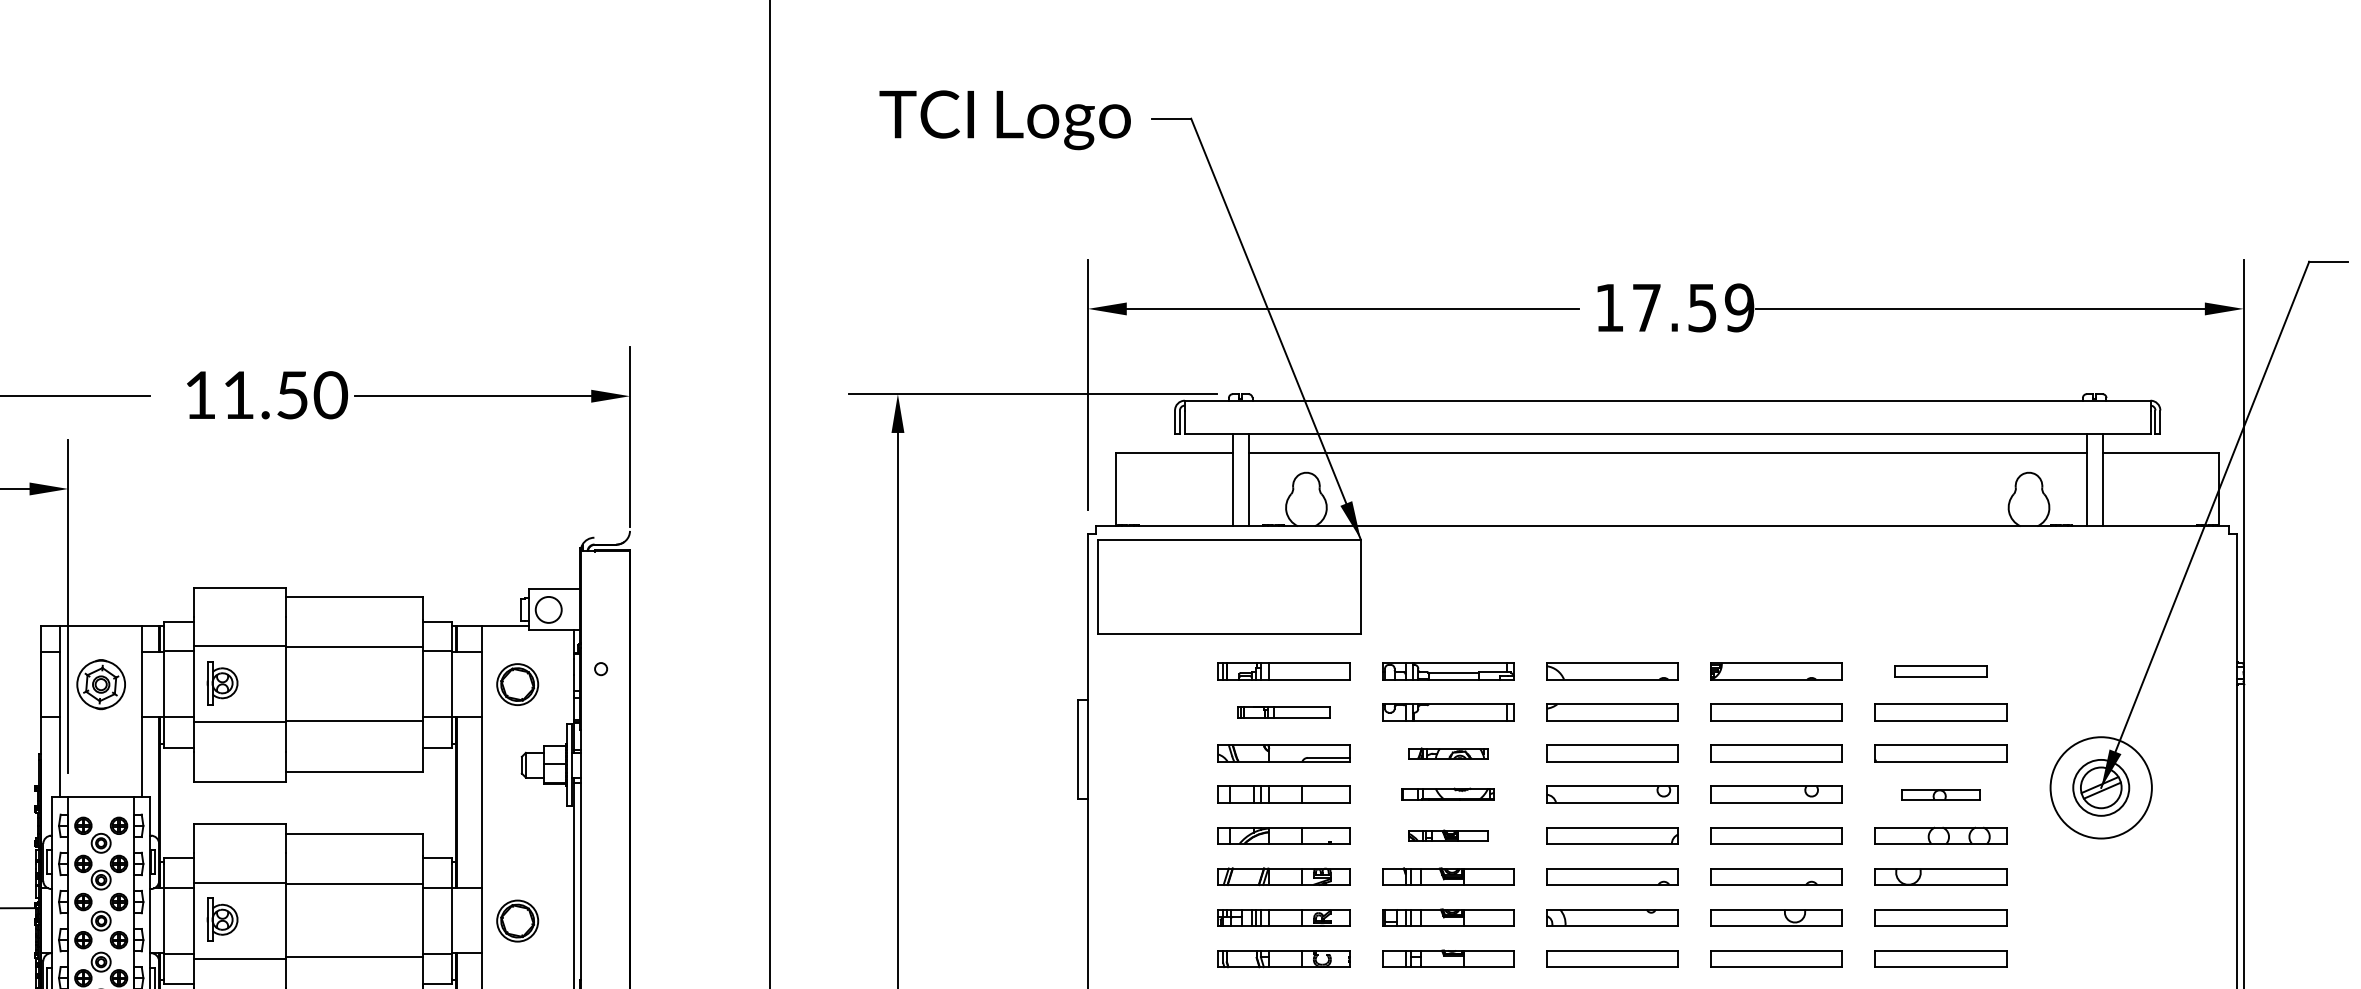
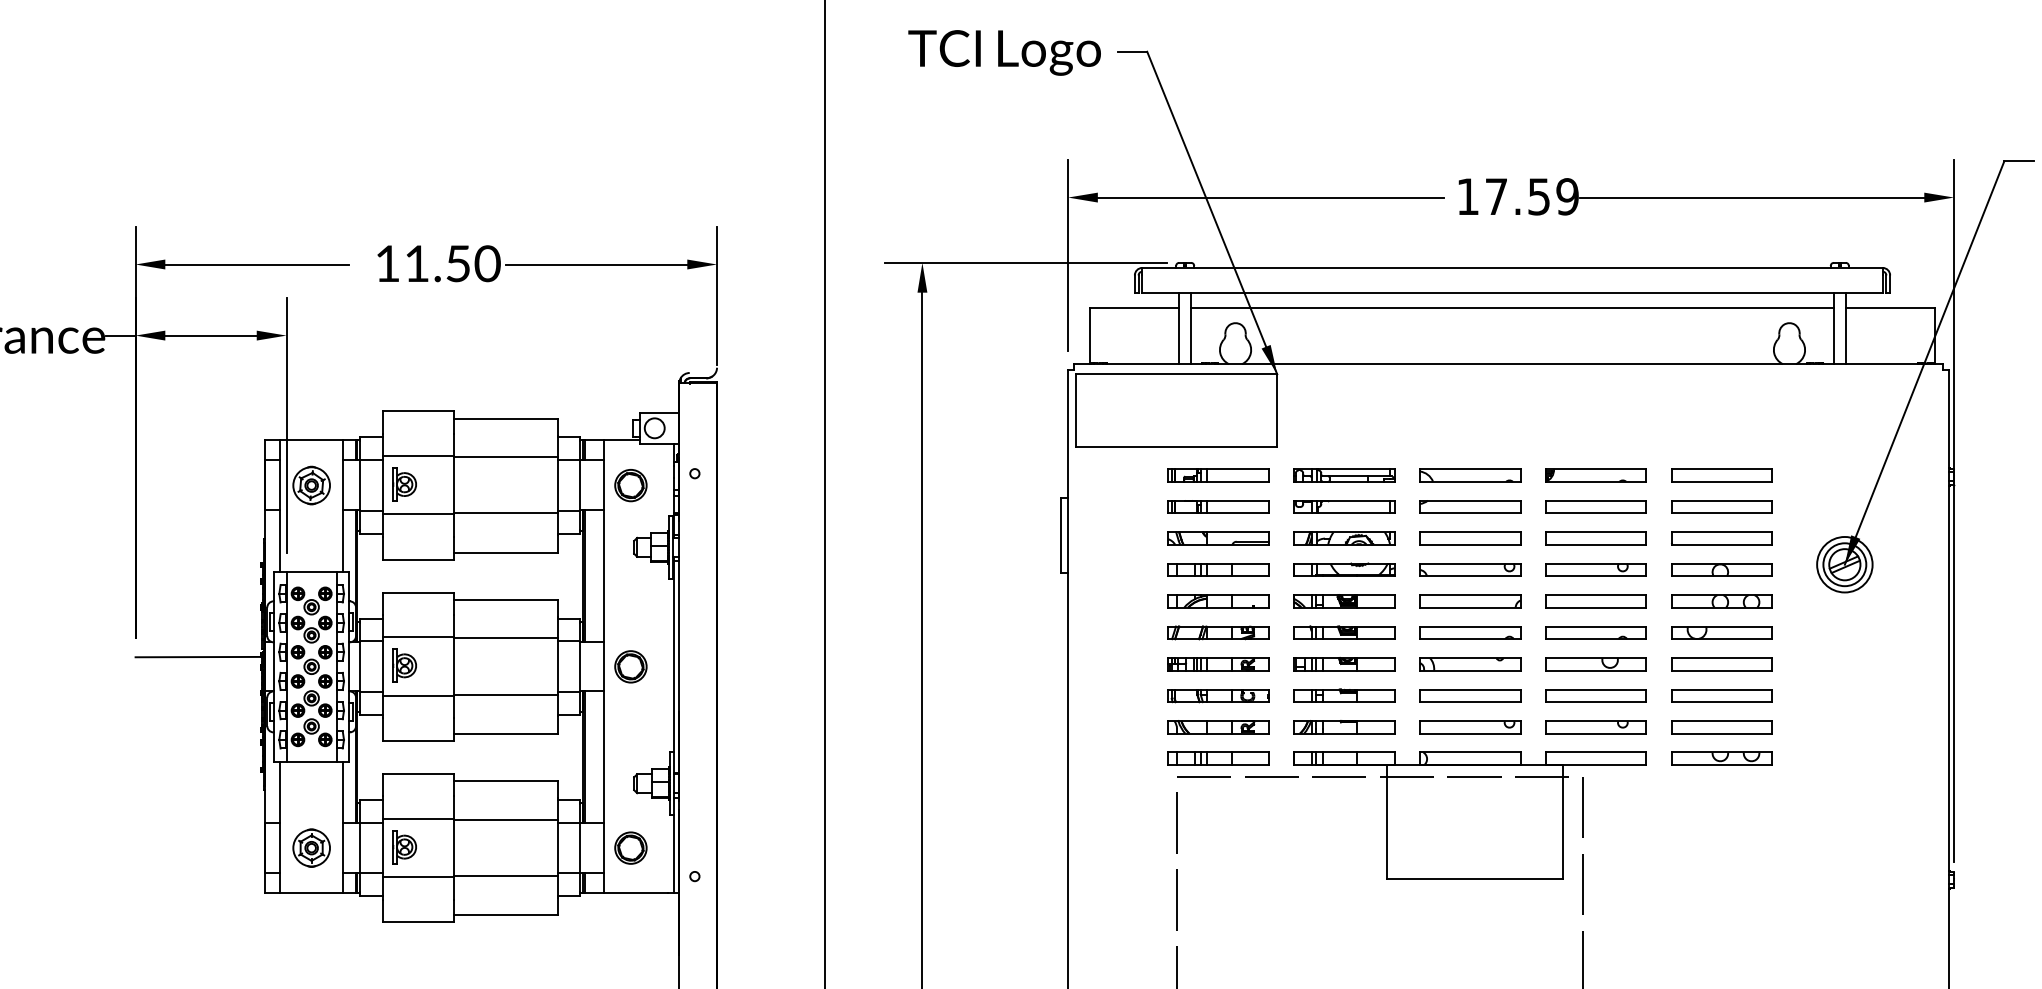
part: (1940, 671) -> (1721, 475), size x1.43
part: (1284, 711) -> (1218, 506), size x1.43
part: (1448, 753) -> (1344, 538), size x1.67
circle: (2100, 787) -> (1844, 564), size x0.71
part: (1448, 794) -> (1344, 569), size x1.43
part: (1940, 794) -> (1721, 569), size x1.67
part: (1448, 835) -> (1344, 601), size x1.67

